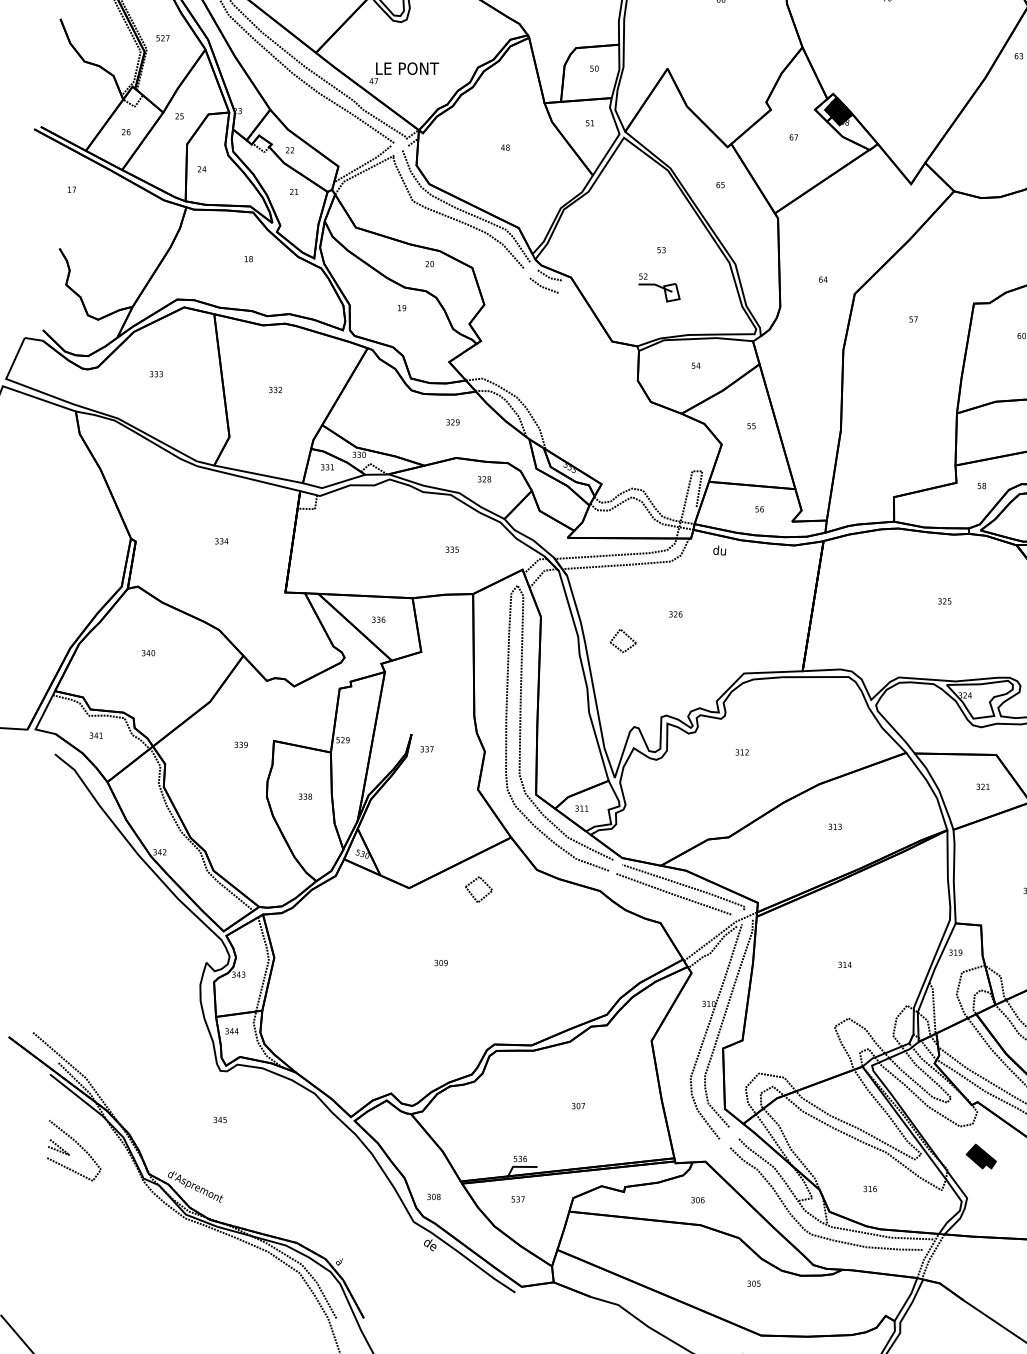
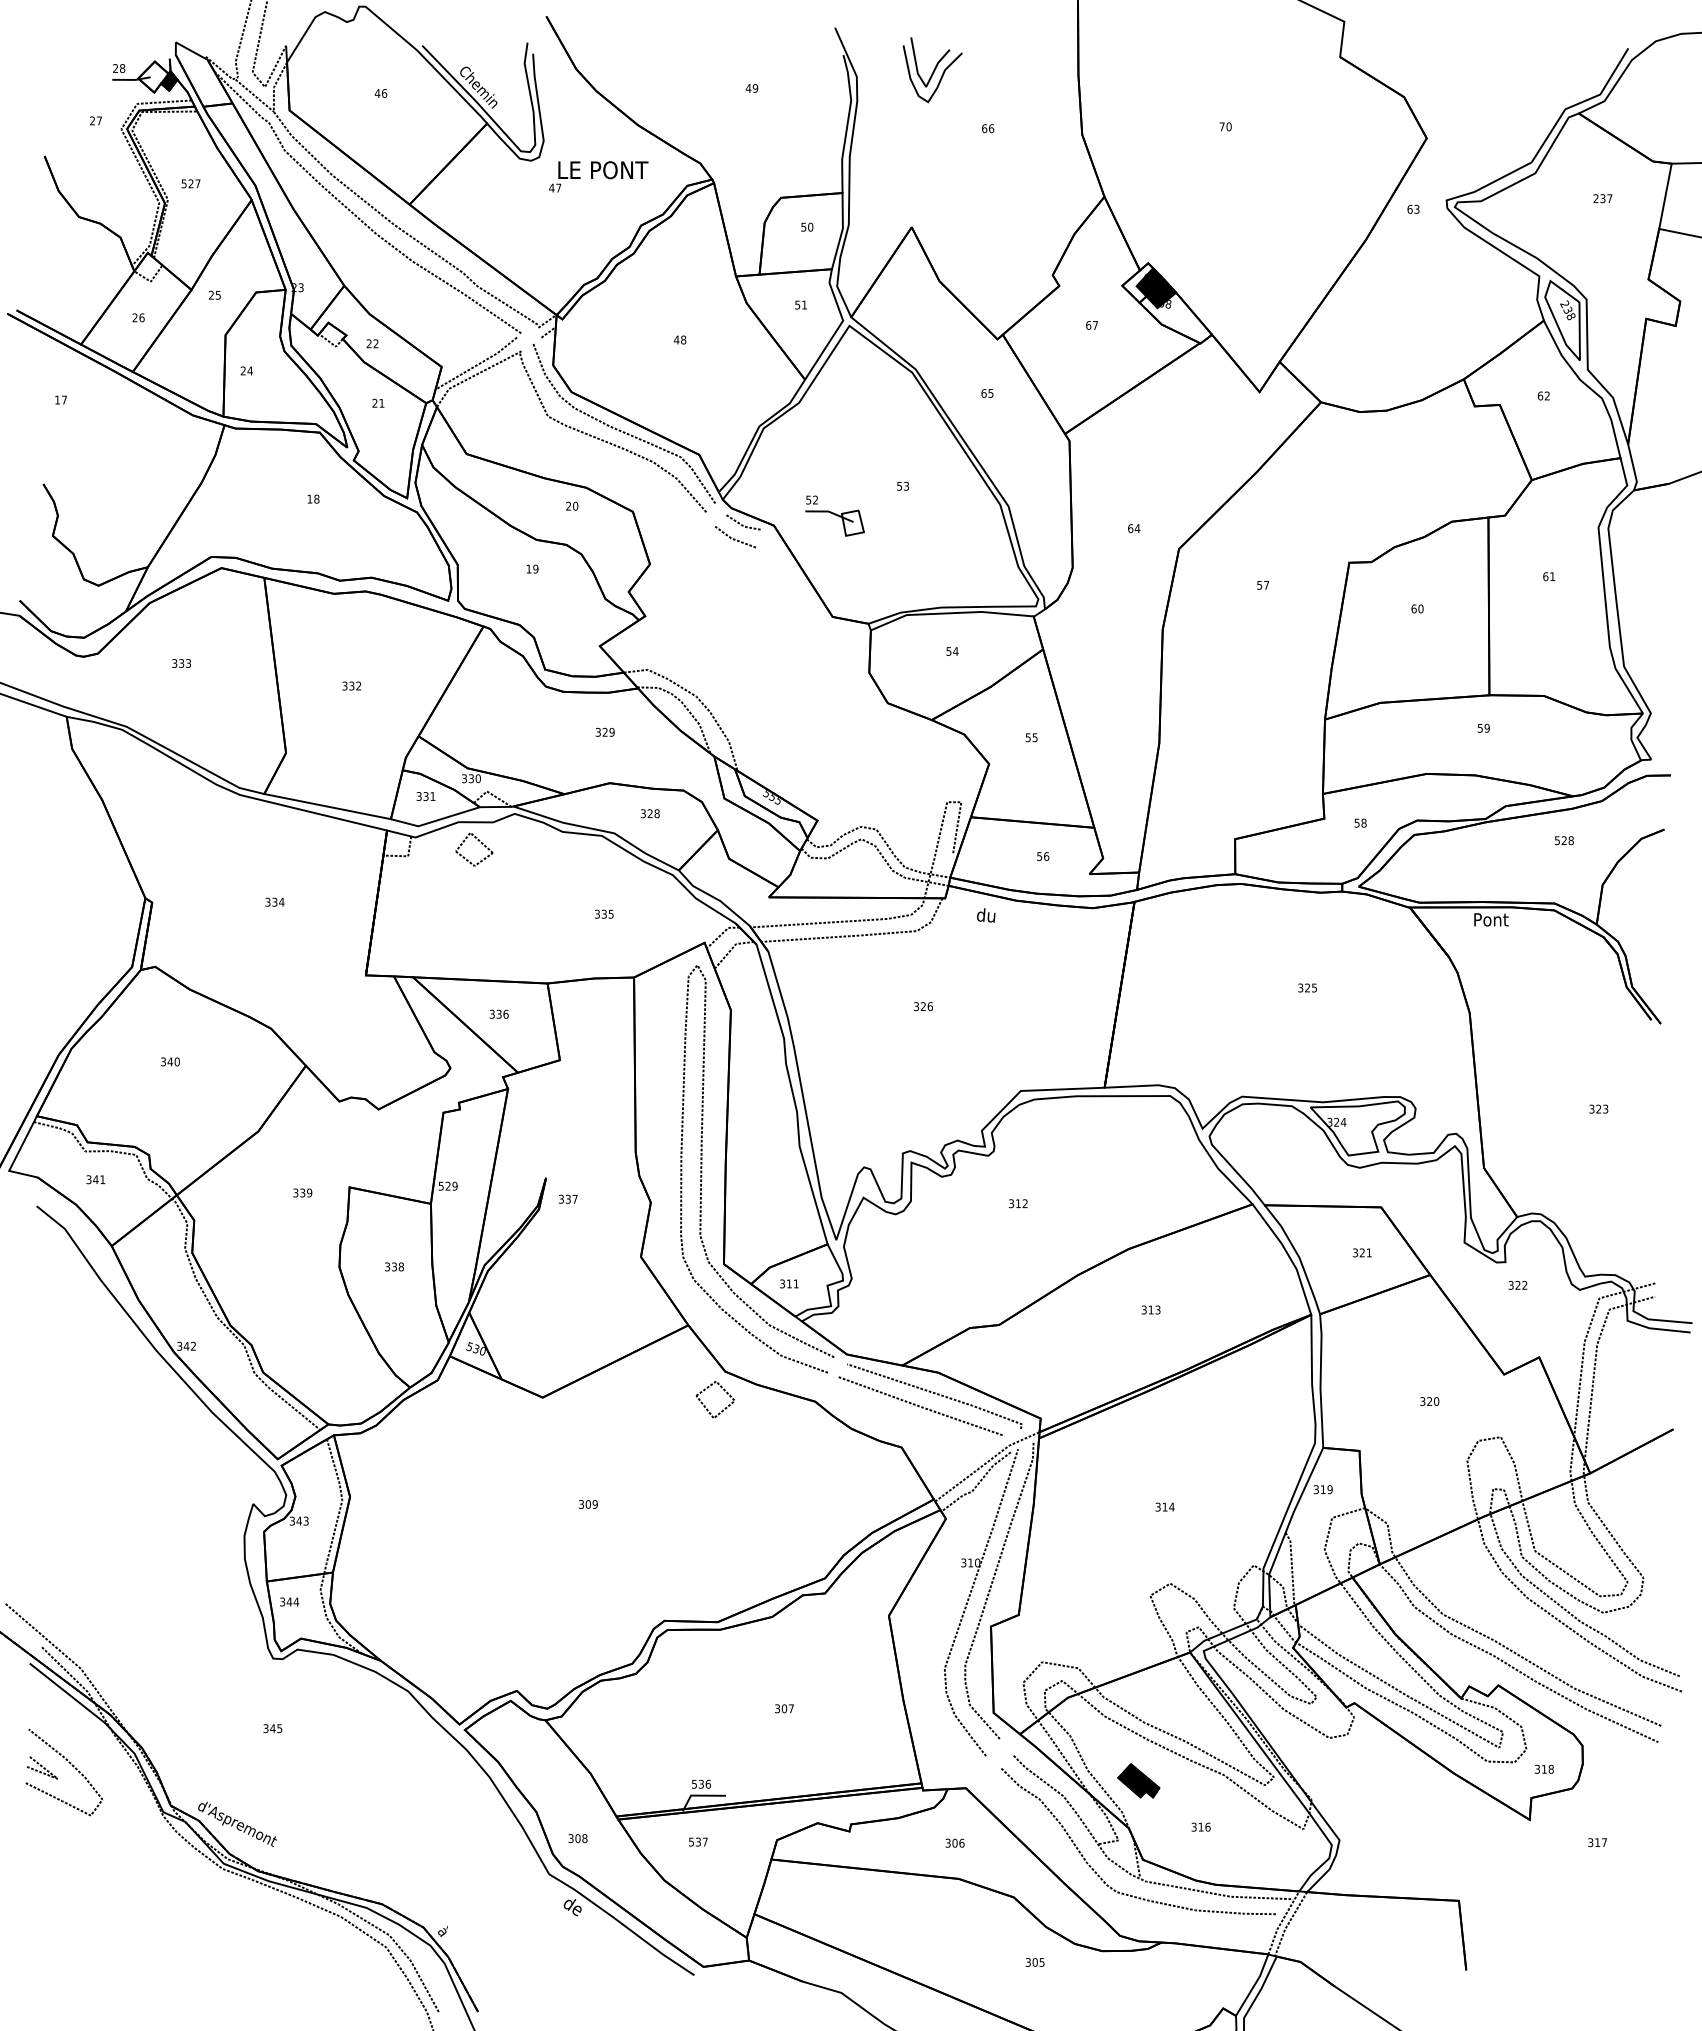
text: (404, 73) -> (598, 176), moved
part: (659, 287) -> (834, 515), moved
part: (627, 636) -> (480, 843), moved
part: (472, 893) -> (705, 1405), moved
part: (981, 1156) -> (1138, 1780), moved

